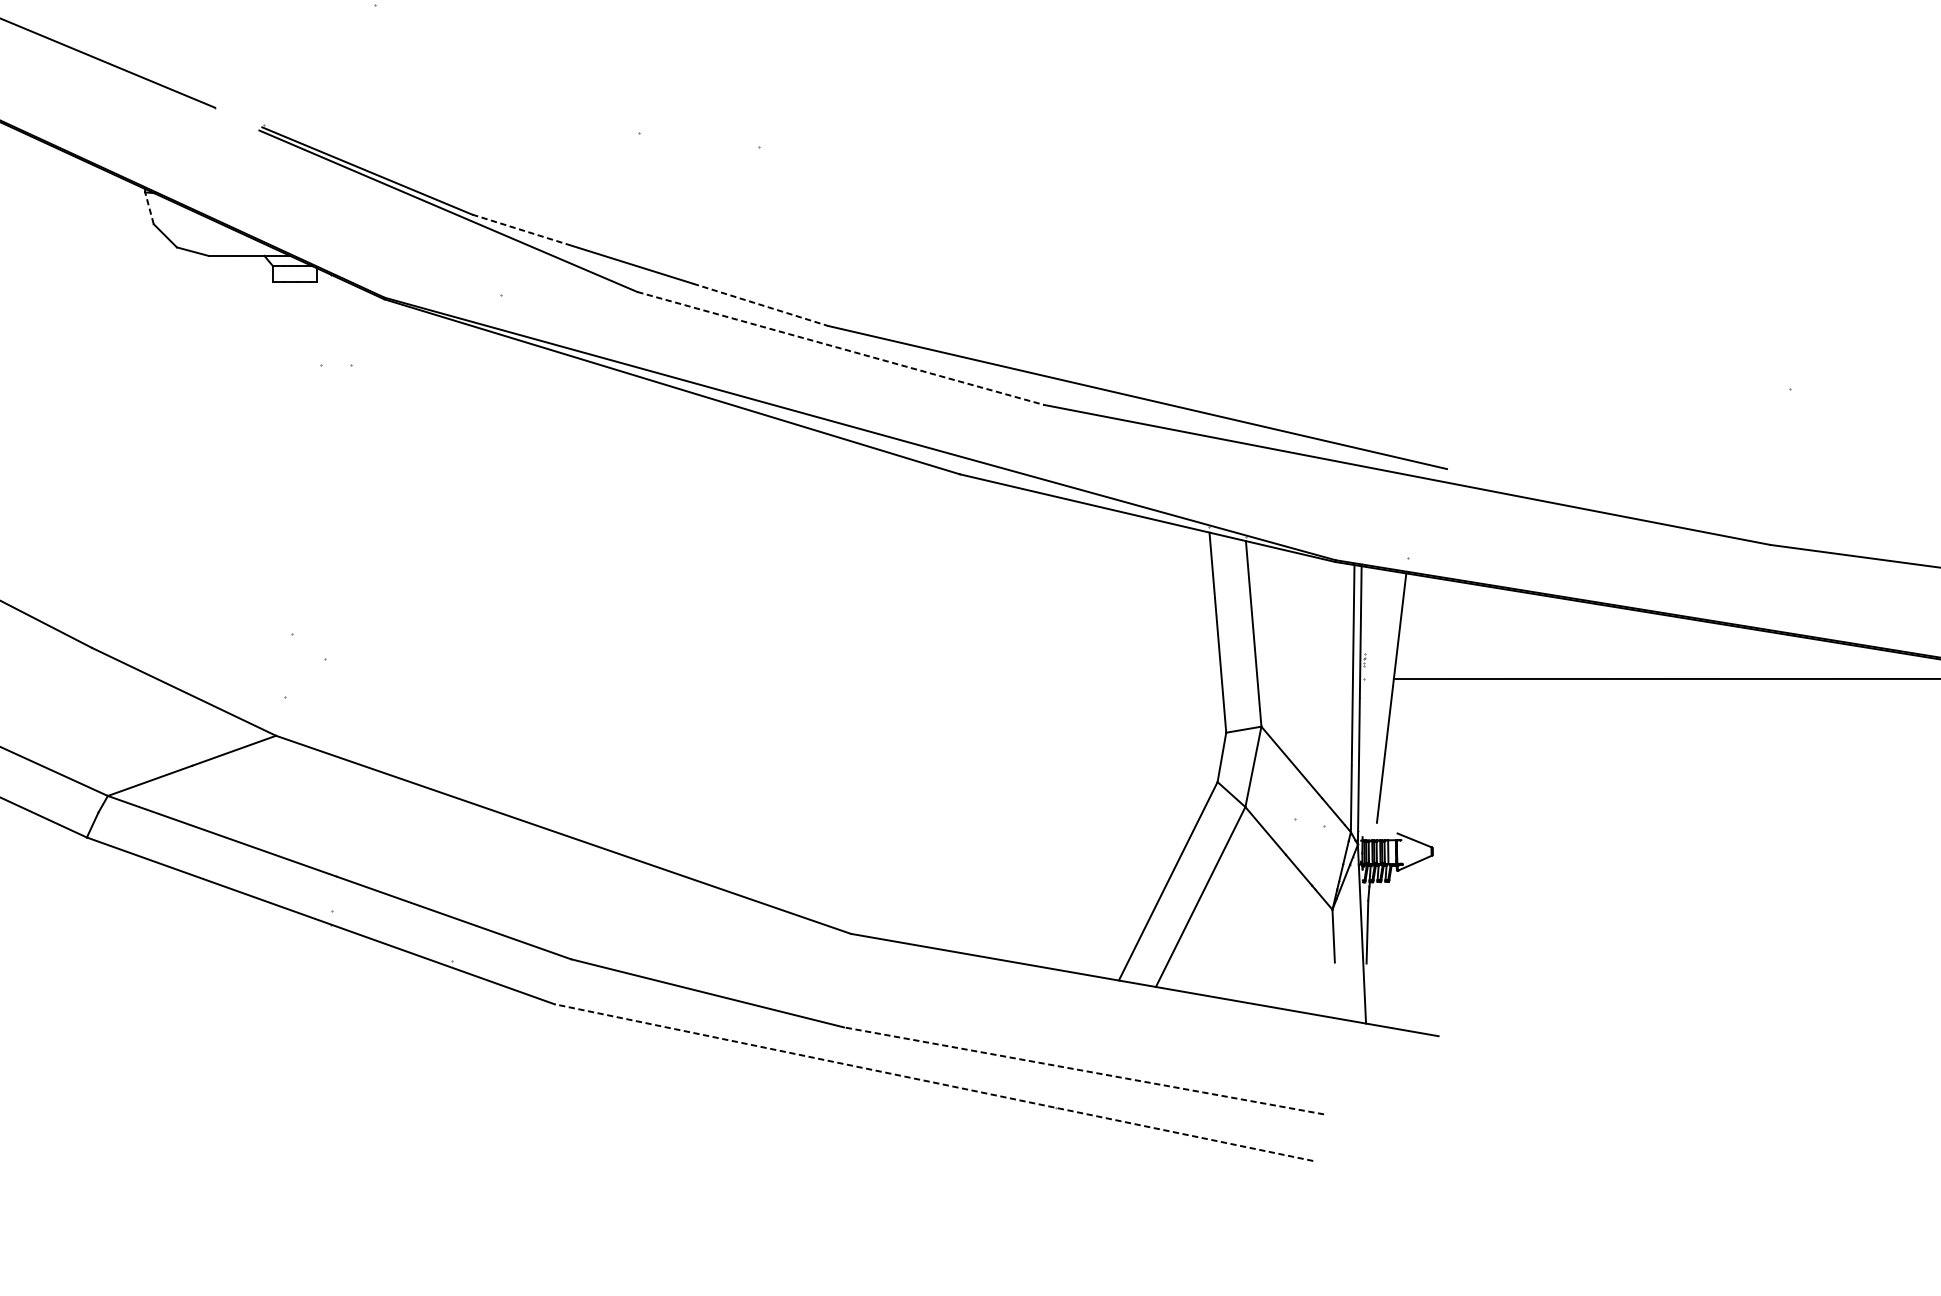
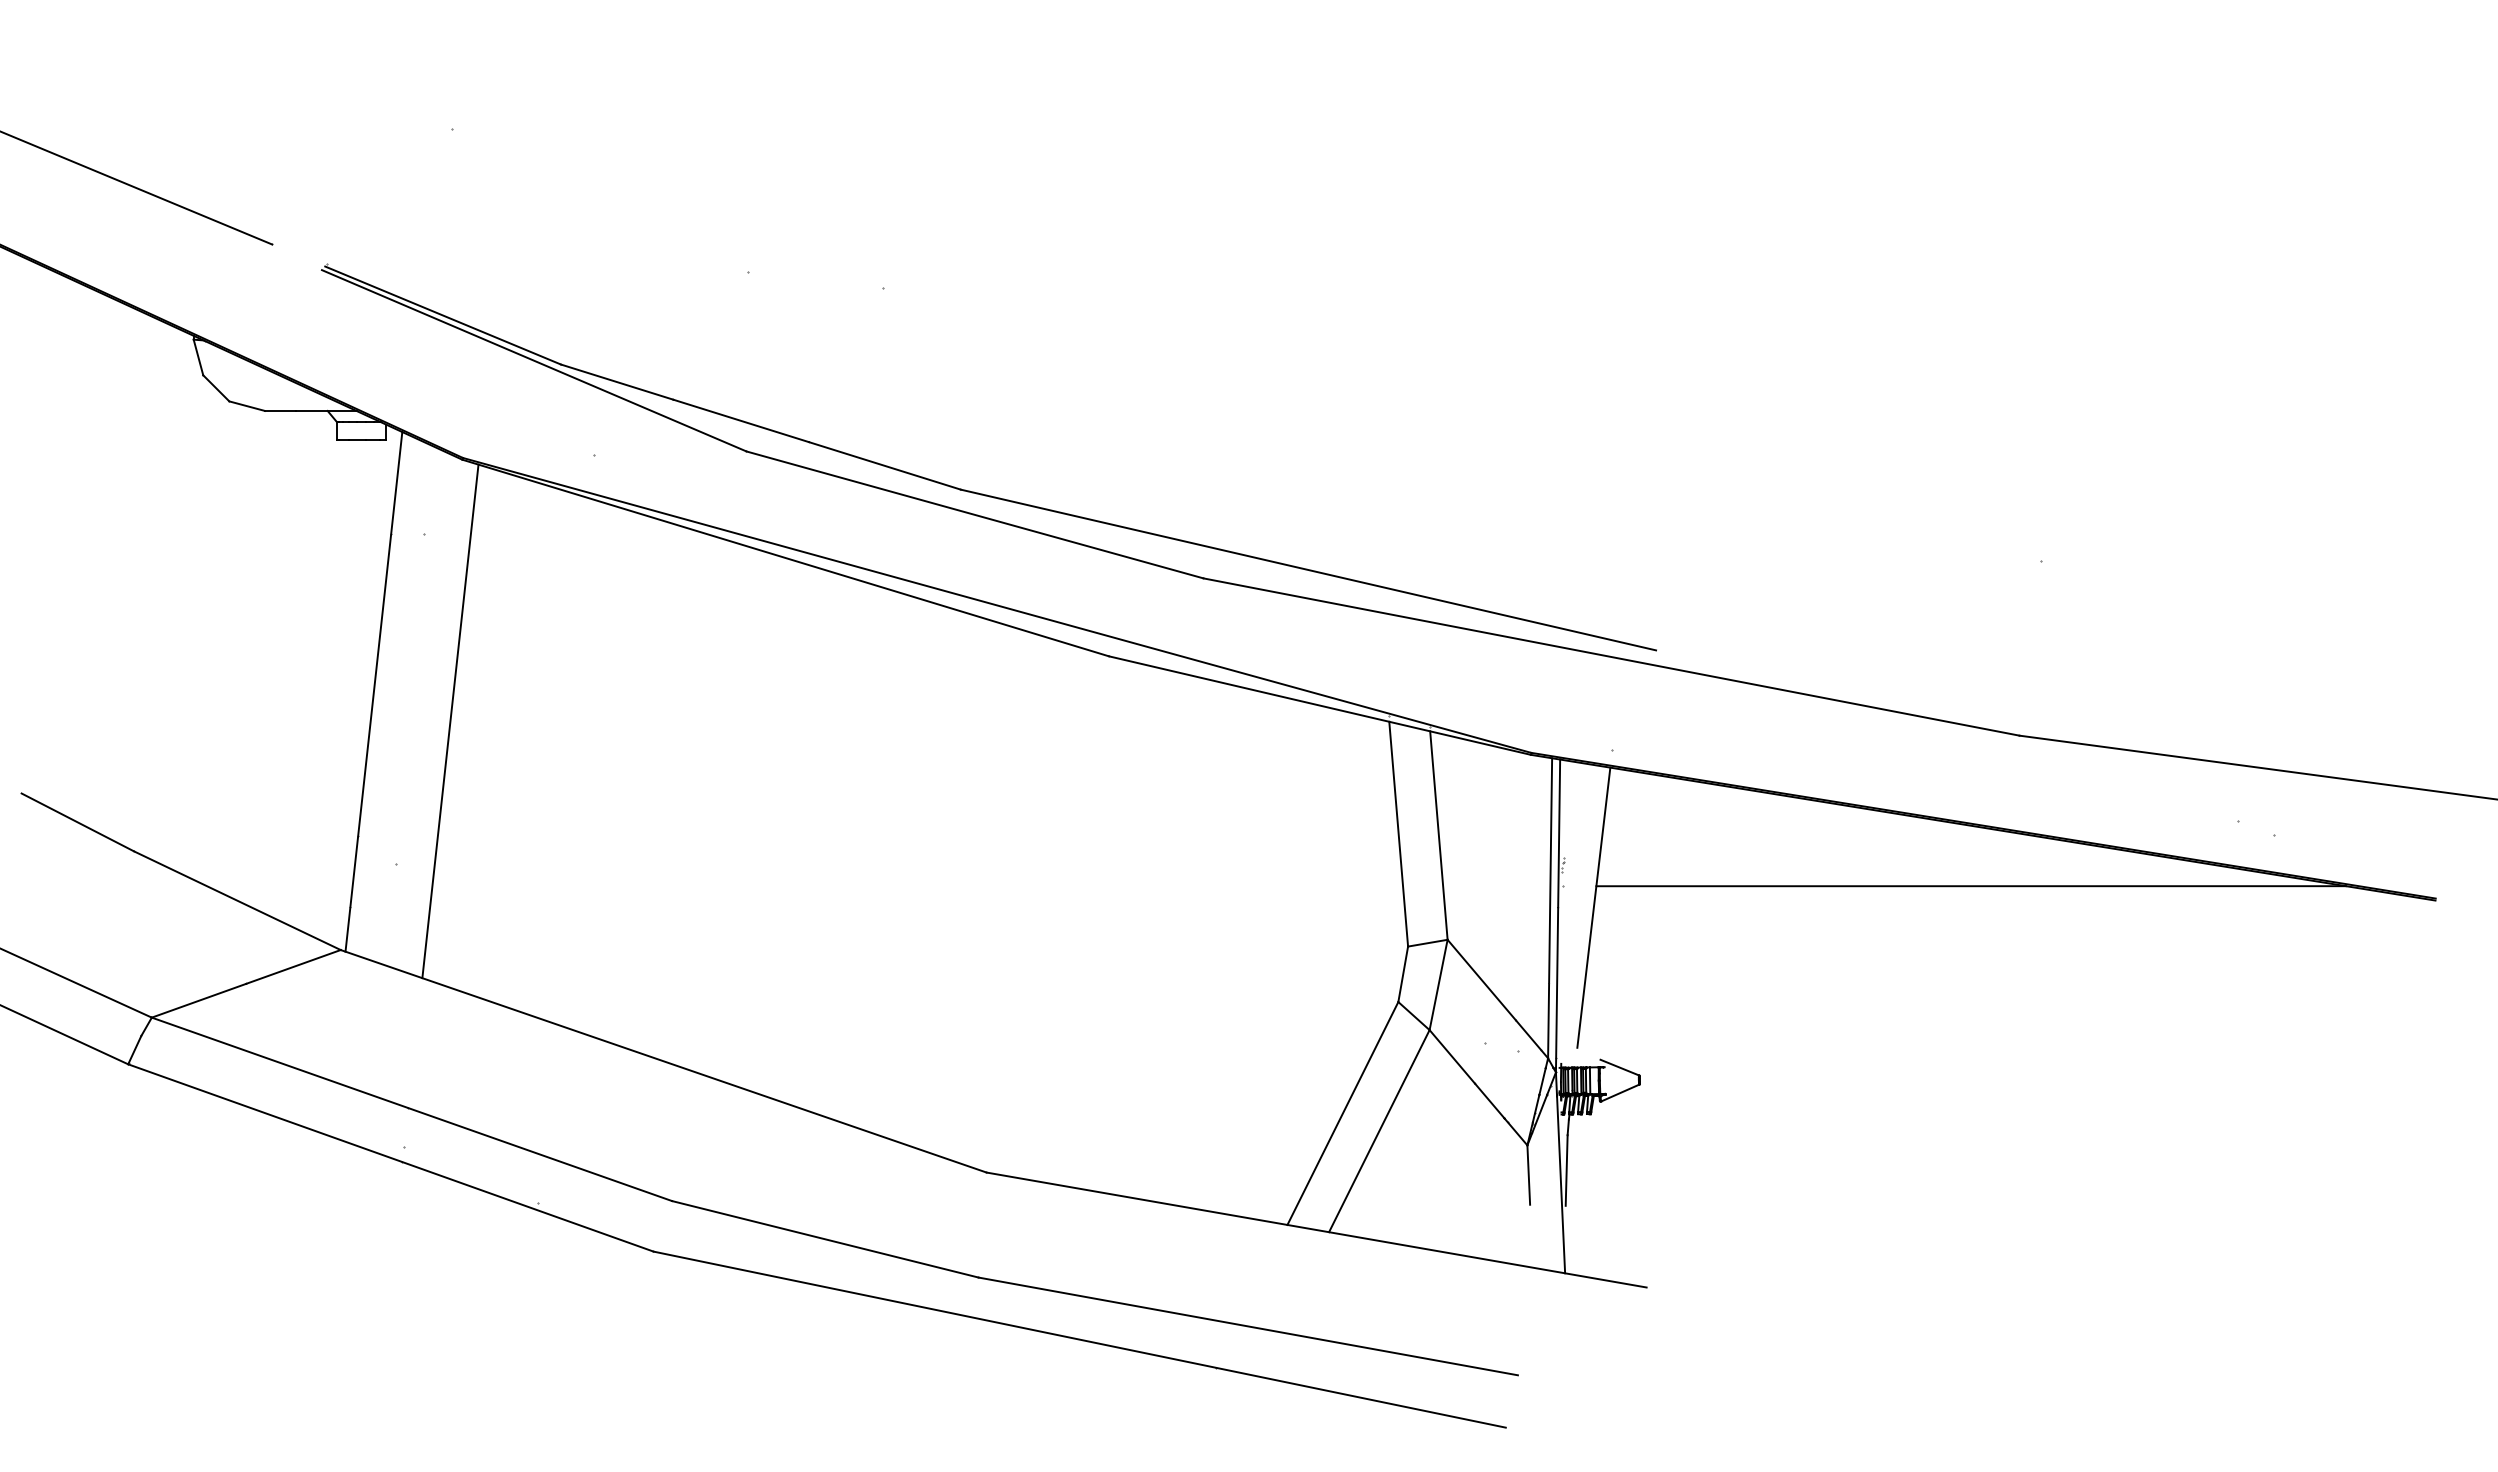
line: (149, 208) -> (198, 357), dashed -> solid
line: (522, 230) -> (617, 382), dashed -> solid
line: (760, 304) -> (884, 465), dashed -> solid
line: (841, 348) -> (975, 515), dashed -> solid
line: (305, 505) -> (373, 691), added
line: (373, 532) -> (450, 721), added
line: (1083, 1070) -> (1247, 1326), dashed -> solid
line: (933, 1082) -> (1079, 1339), dashed -> solid

